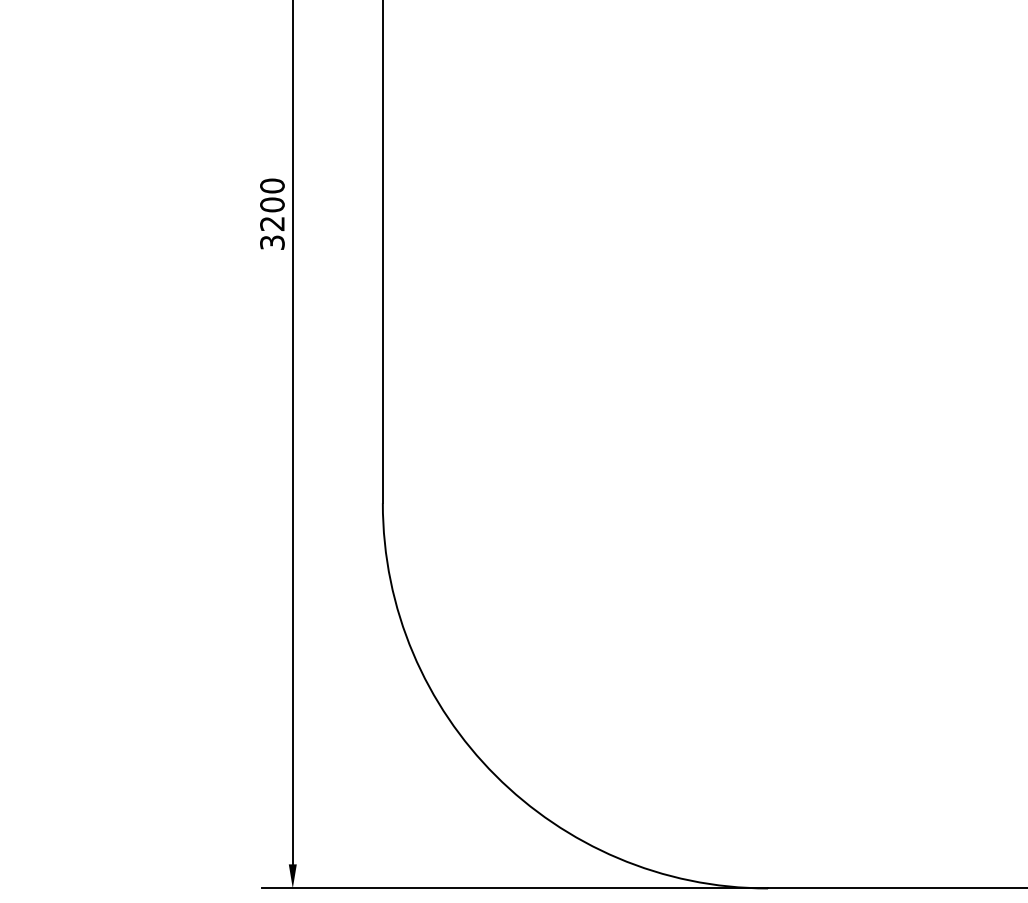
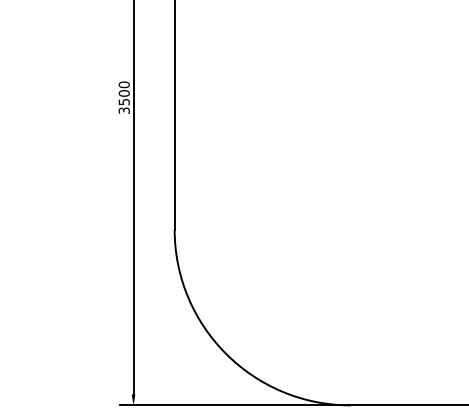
text: (270, 224) -> (123, 102), 3200 -> 3500

